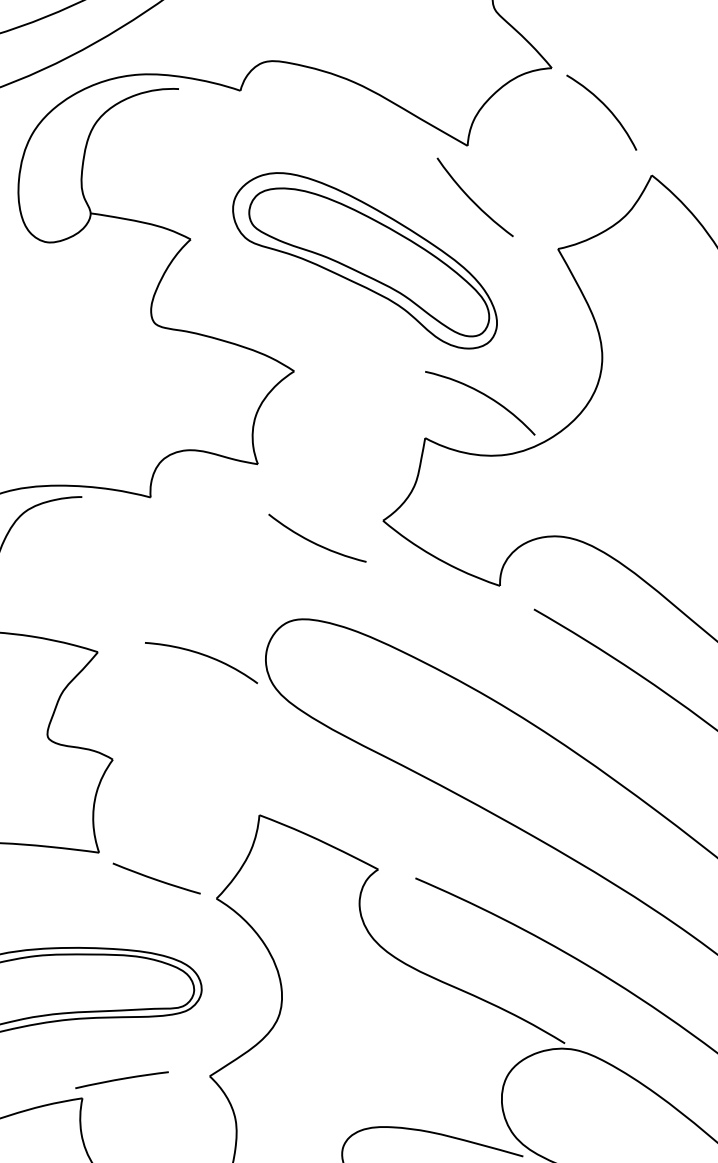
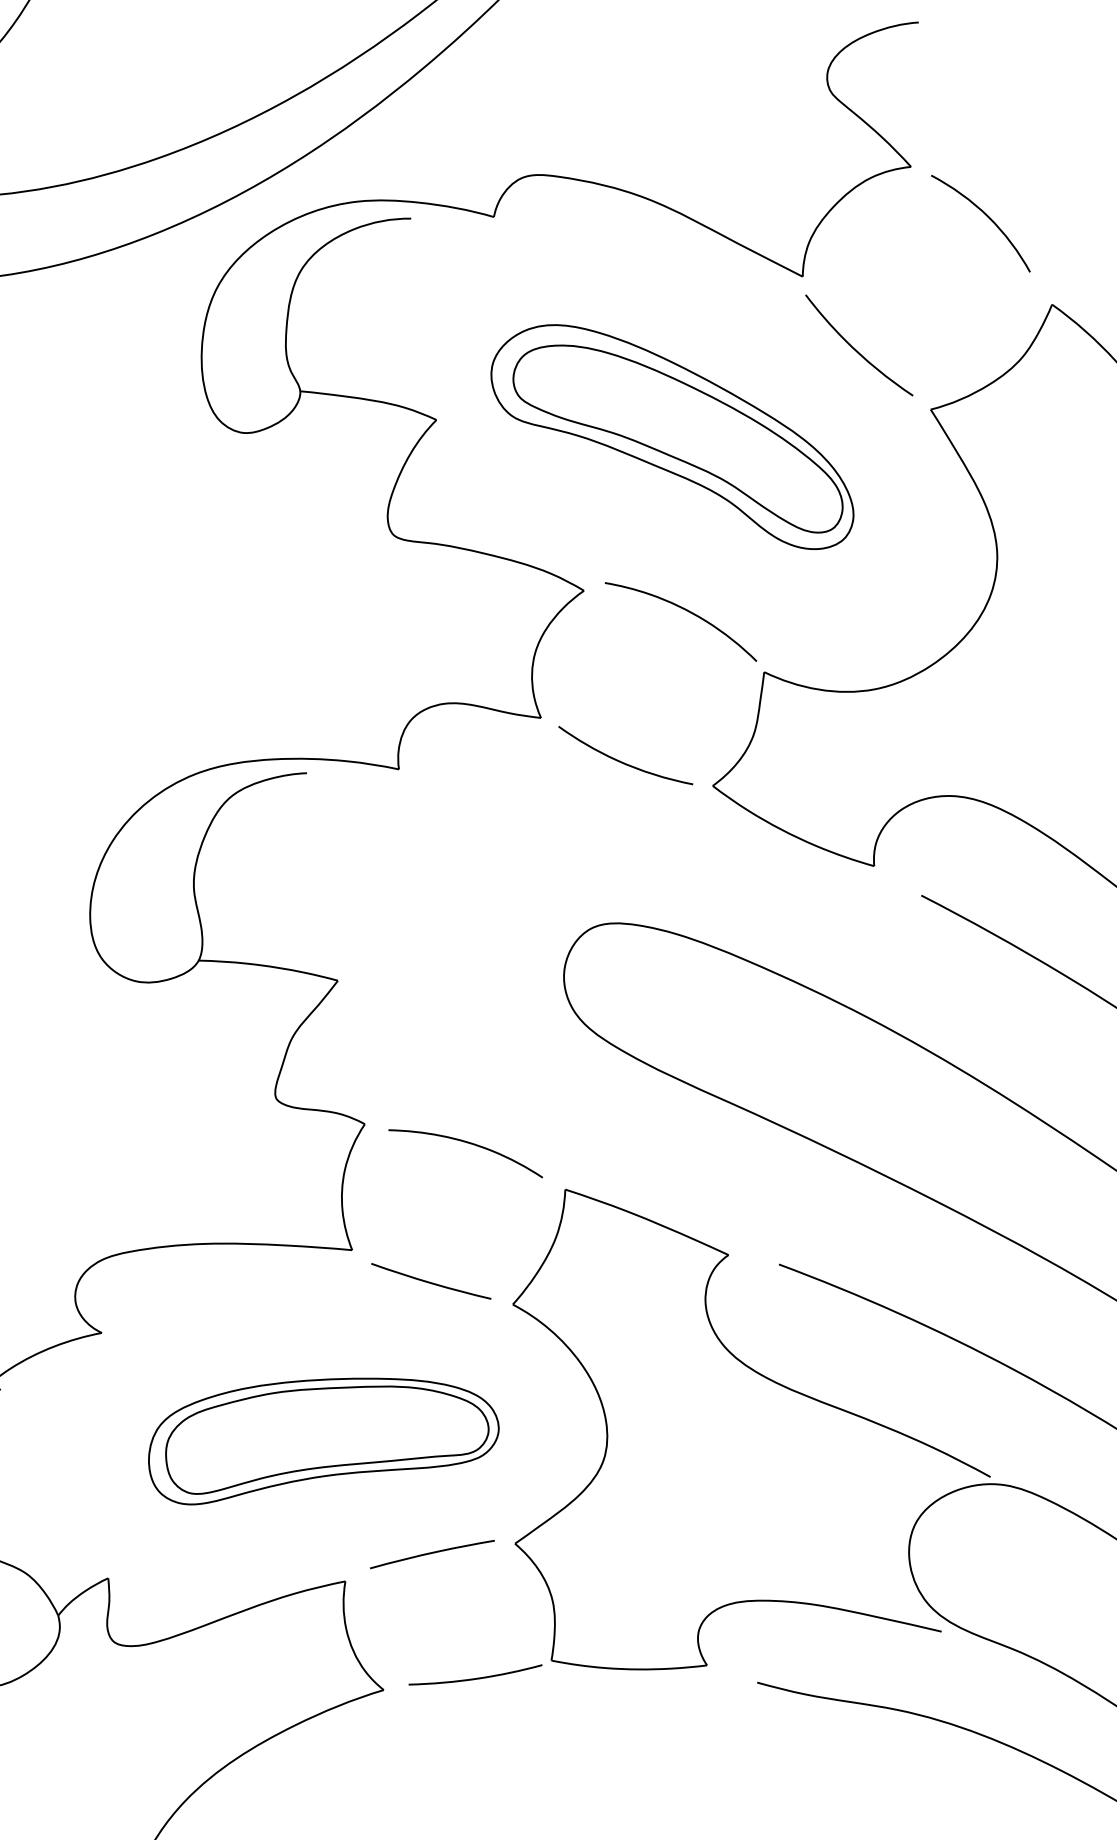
curve: (472, 199) -> (855, 348), moved
curve: (484, 395) -> (686, 611), moved
curve: (314, 542) -> (622, 761), moved
curve: (203, 655) -> (467, 1143), moved
curve: (122, 1079) -> (432, 1553), moved

